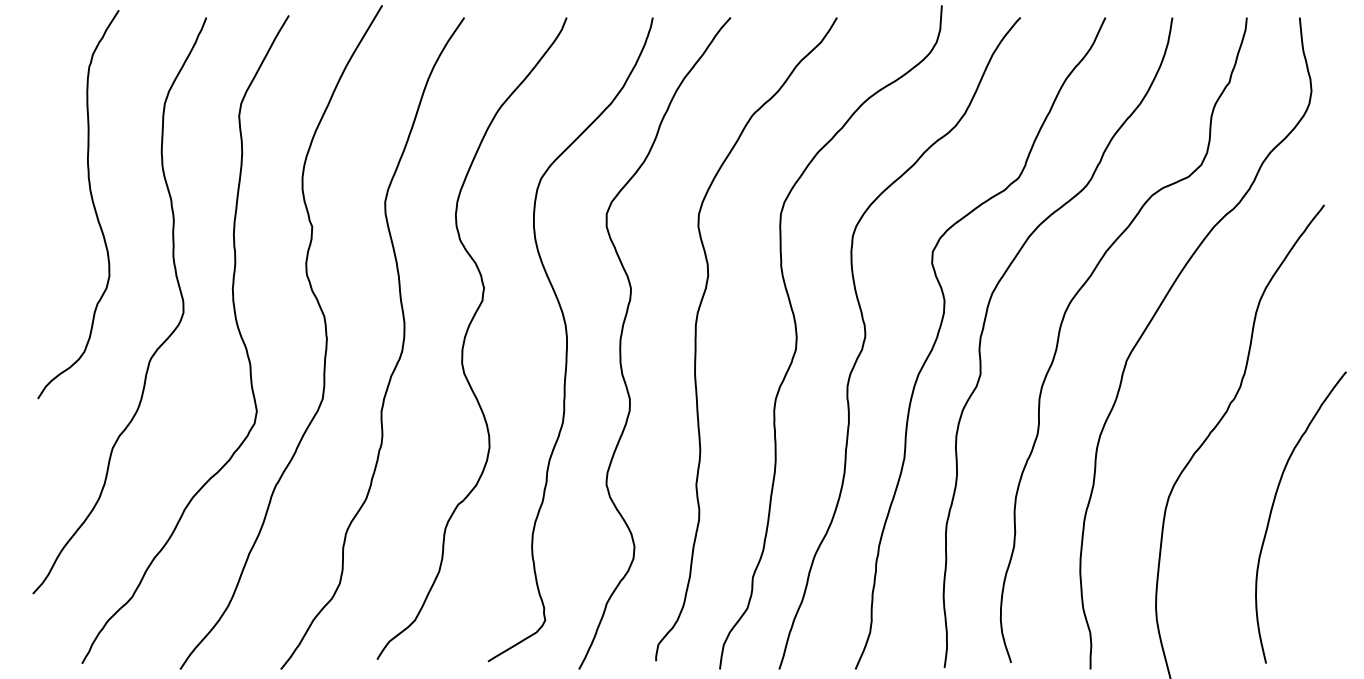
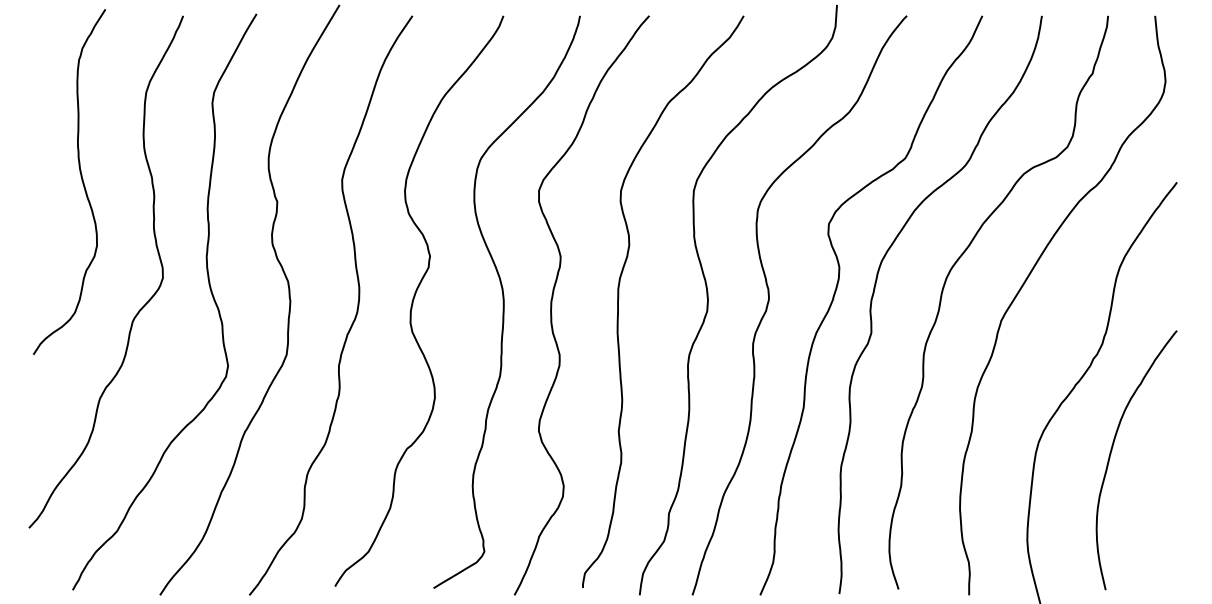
curve: (1273, 507) -> (1112, 451), moved

